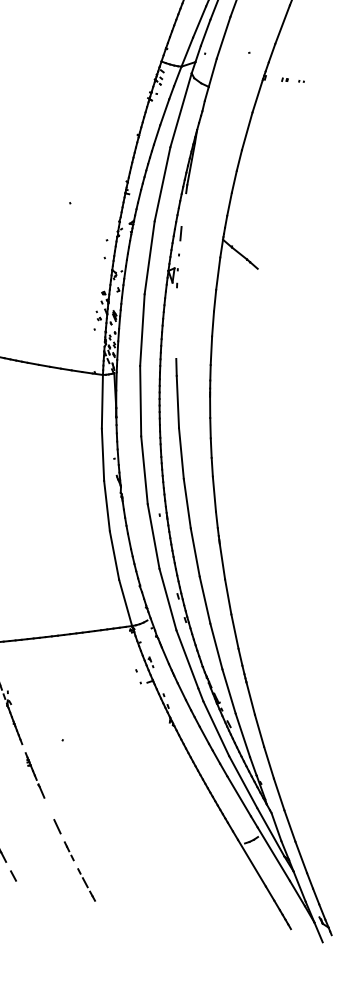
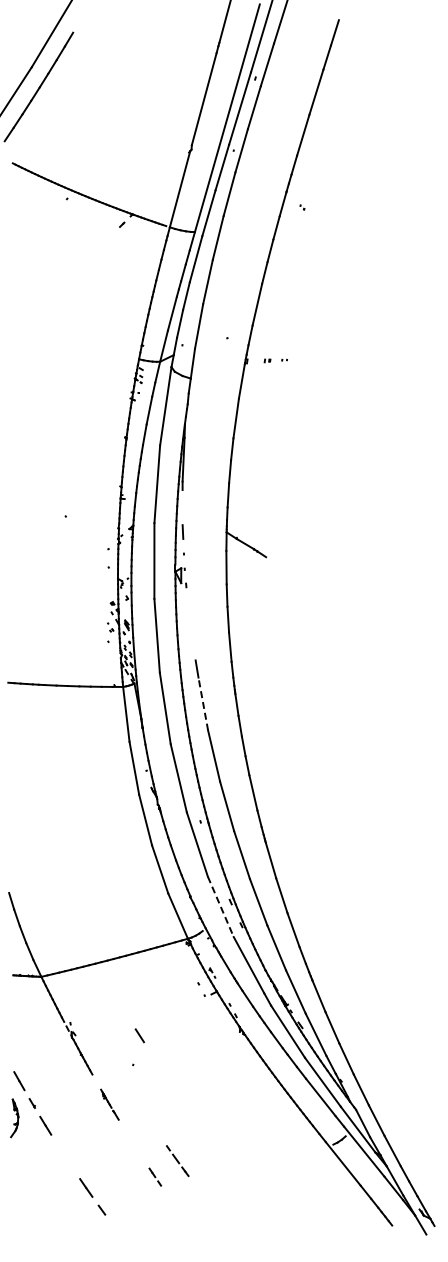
line: (178, 402) -> (203, 704), solid -> dashed
line: (167, 599) -> (220, 906), solid -> dashed
part: (34, 775) -> (109, 1104), size x0.7
line: (57, 826) -> (139, 1035), moved
line: (86, 885) -> (177, 1161), moved

